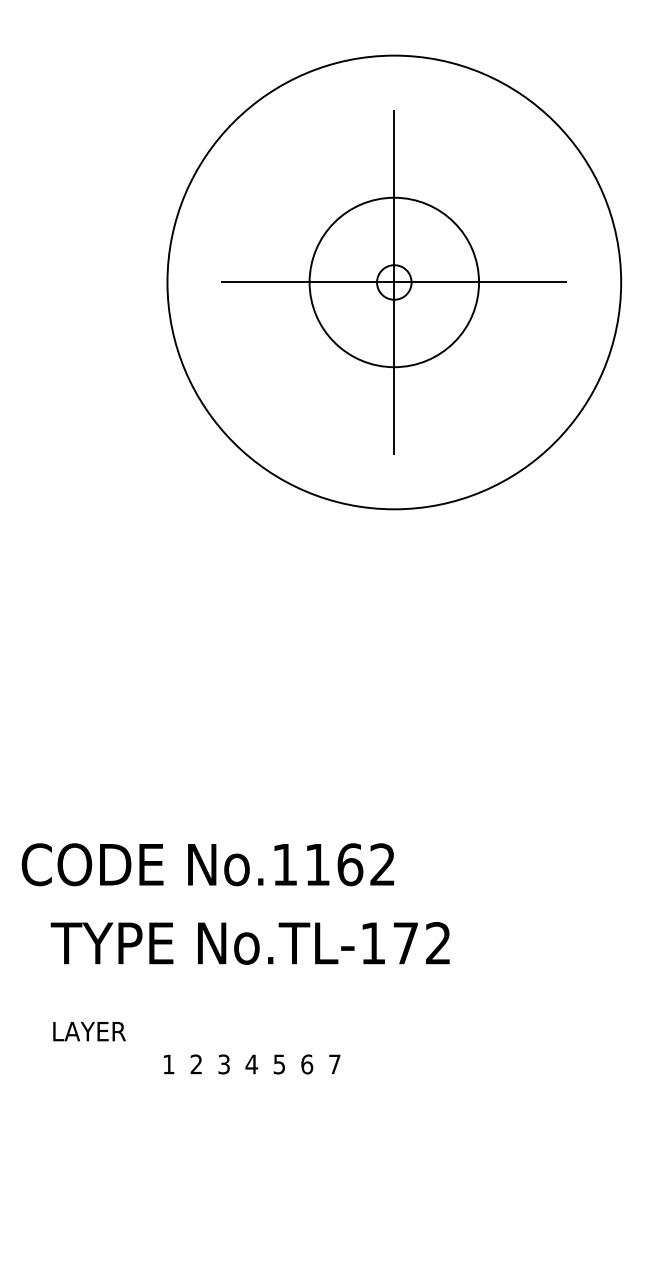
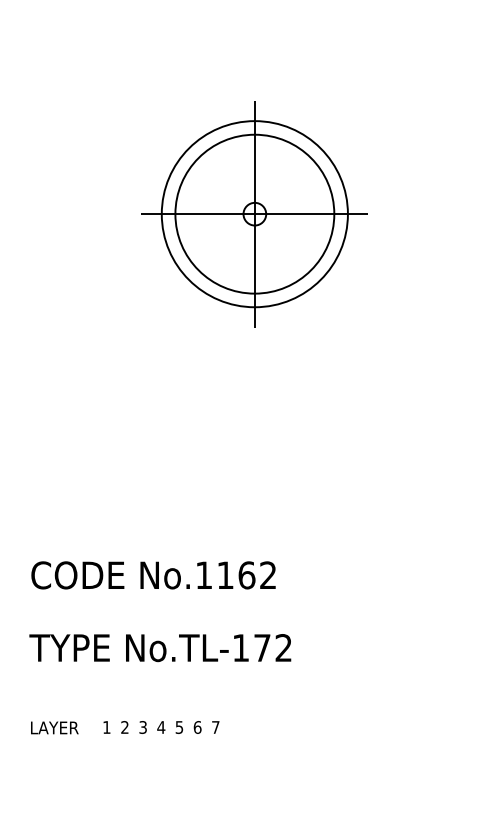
circle: (393, 281) -> (254, 213), size x1.43
circle: (393, 282) -> (254, 214), size x0.62
text: (207, 864) -> (153, 575), moved
text: (89, 1030) -> (54, 727), moved

